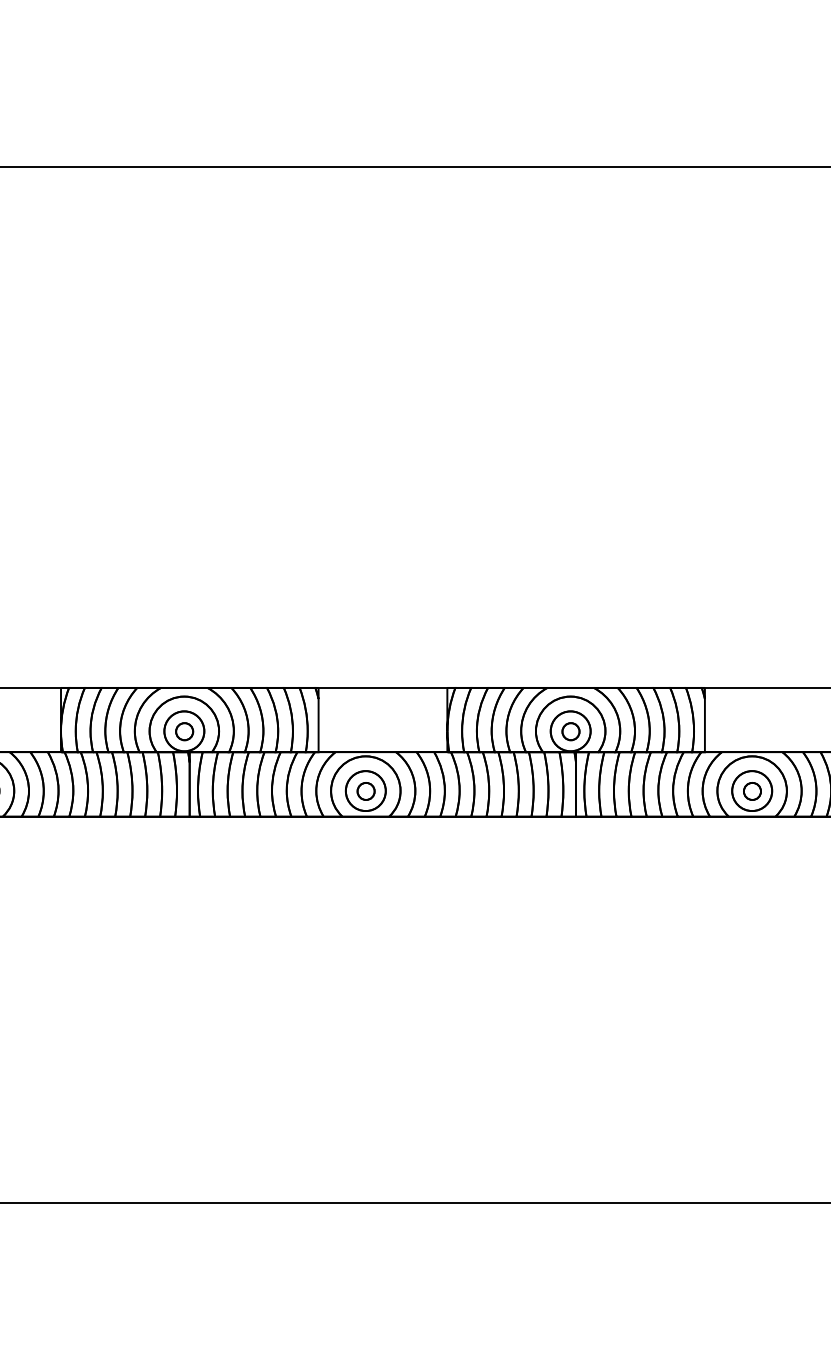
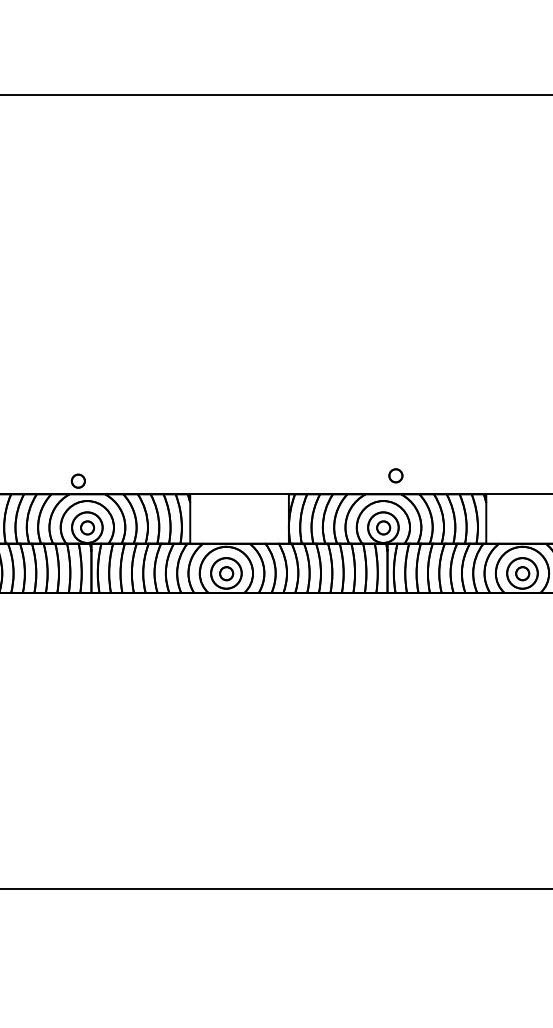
part: (586, 663) -> (395, 475), added
part: (172, 670) -> (78, 481), added

